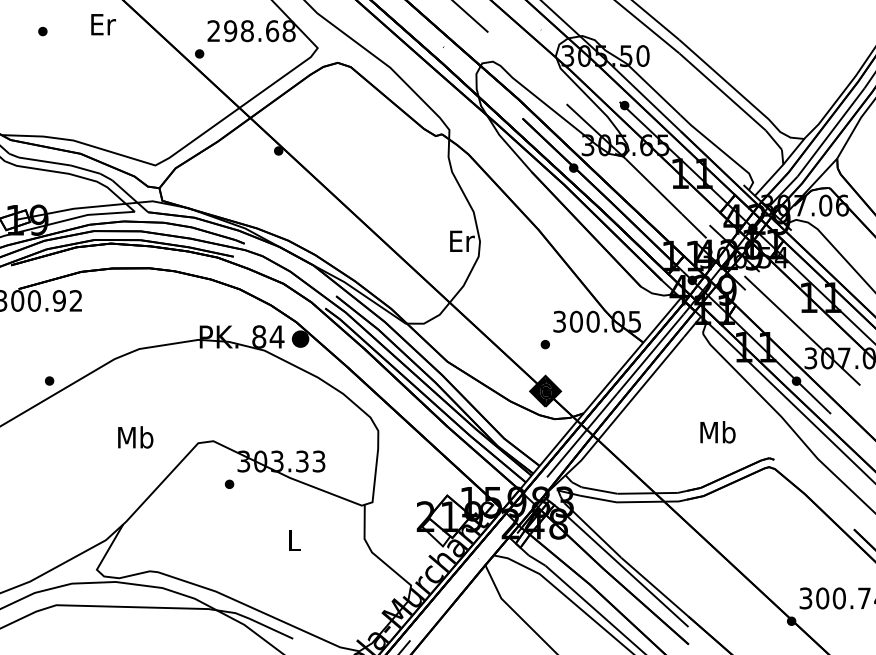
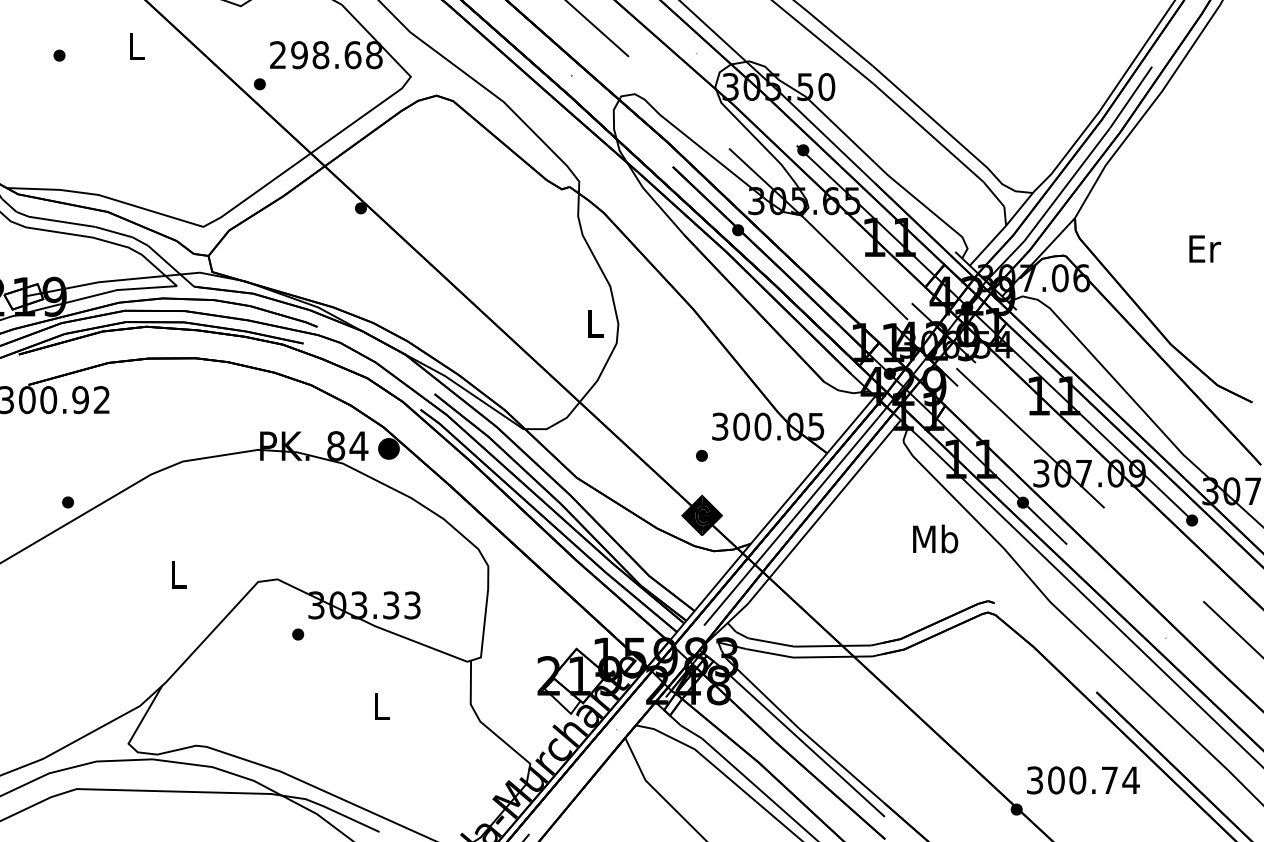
text: (103, 24) -> (136, 46), Er -> L
text: (462, 241) -> (595, 323), Er -> L
text: (717, 431) -> (935, 538), moved
text: (135, 437) -> (177, 574), Mb -> L

